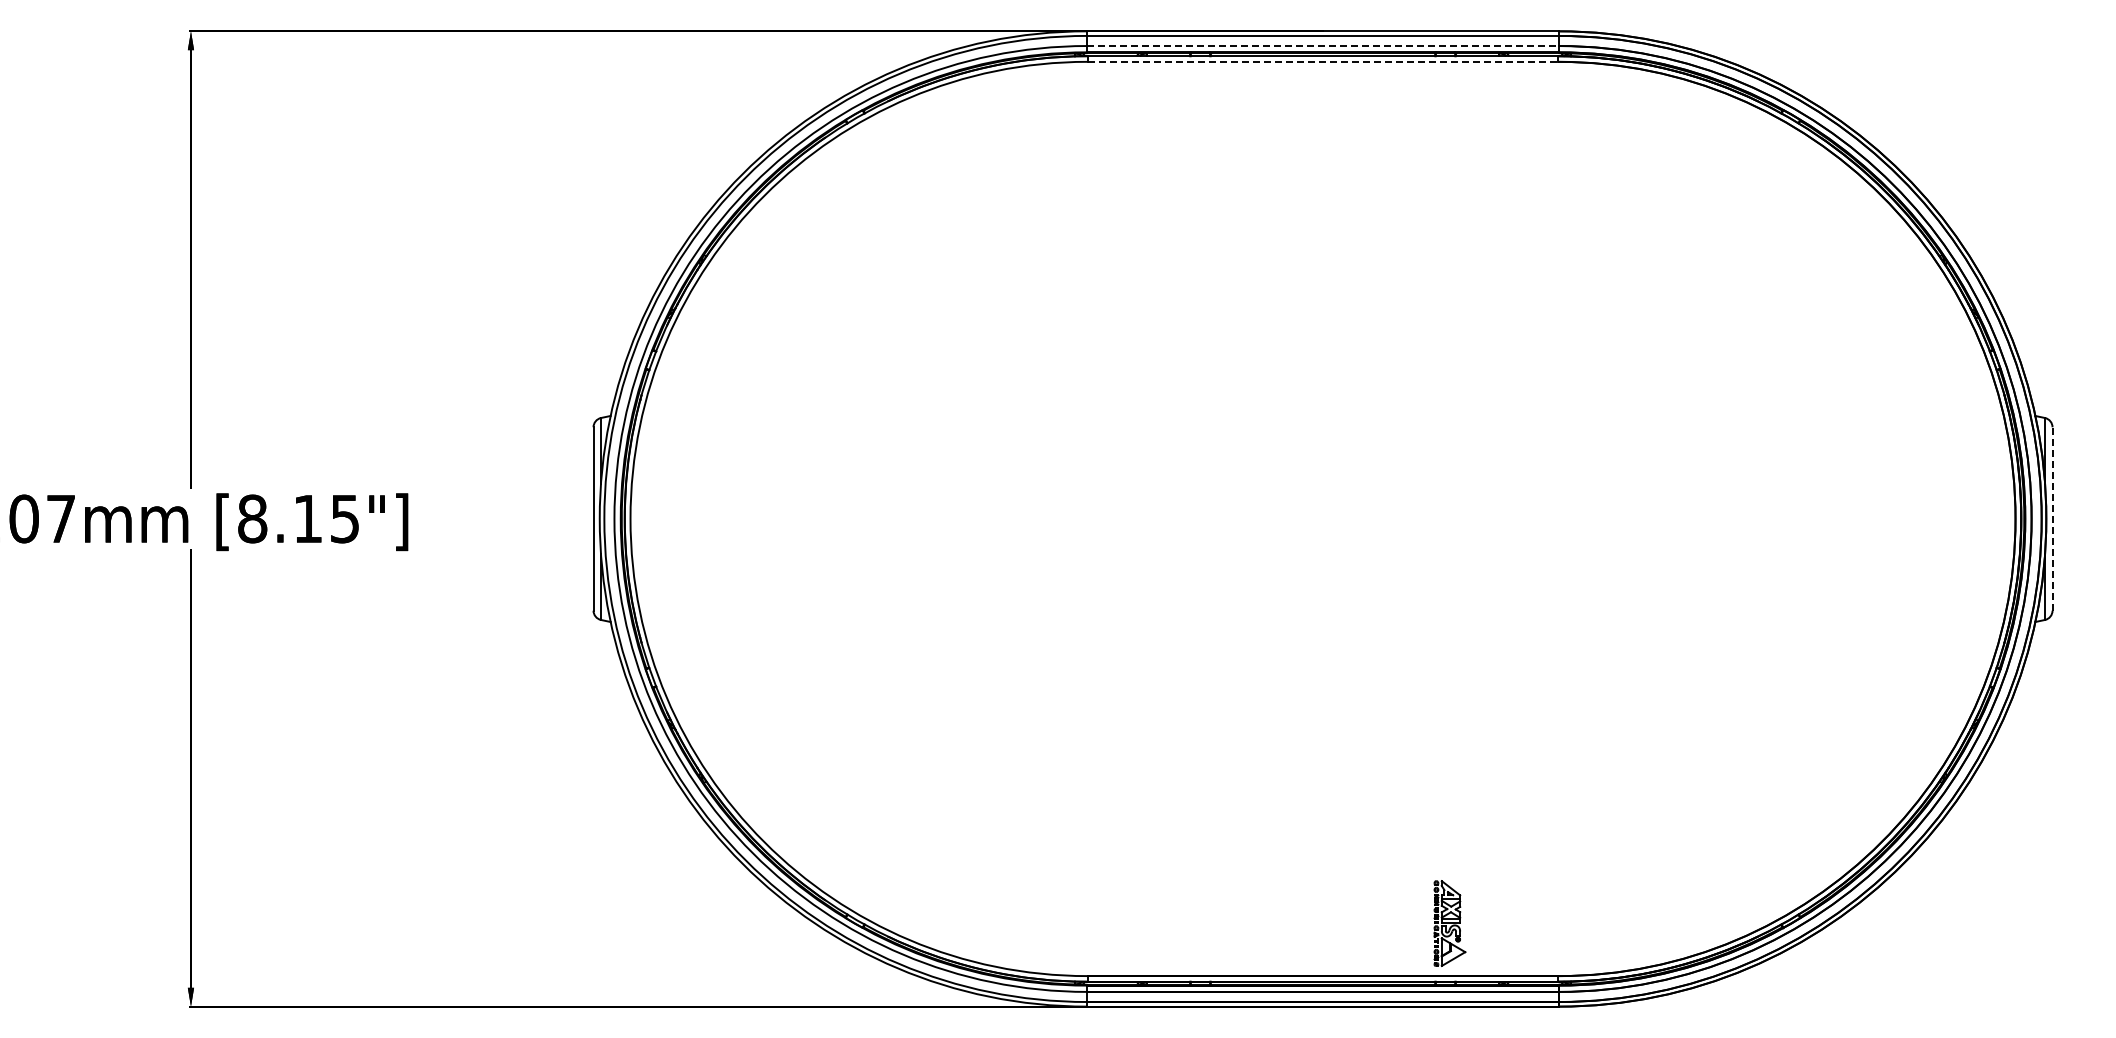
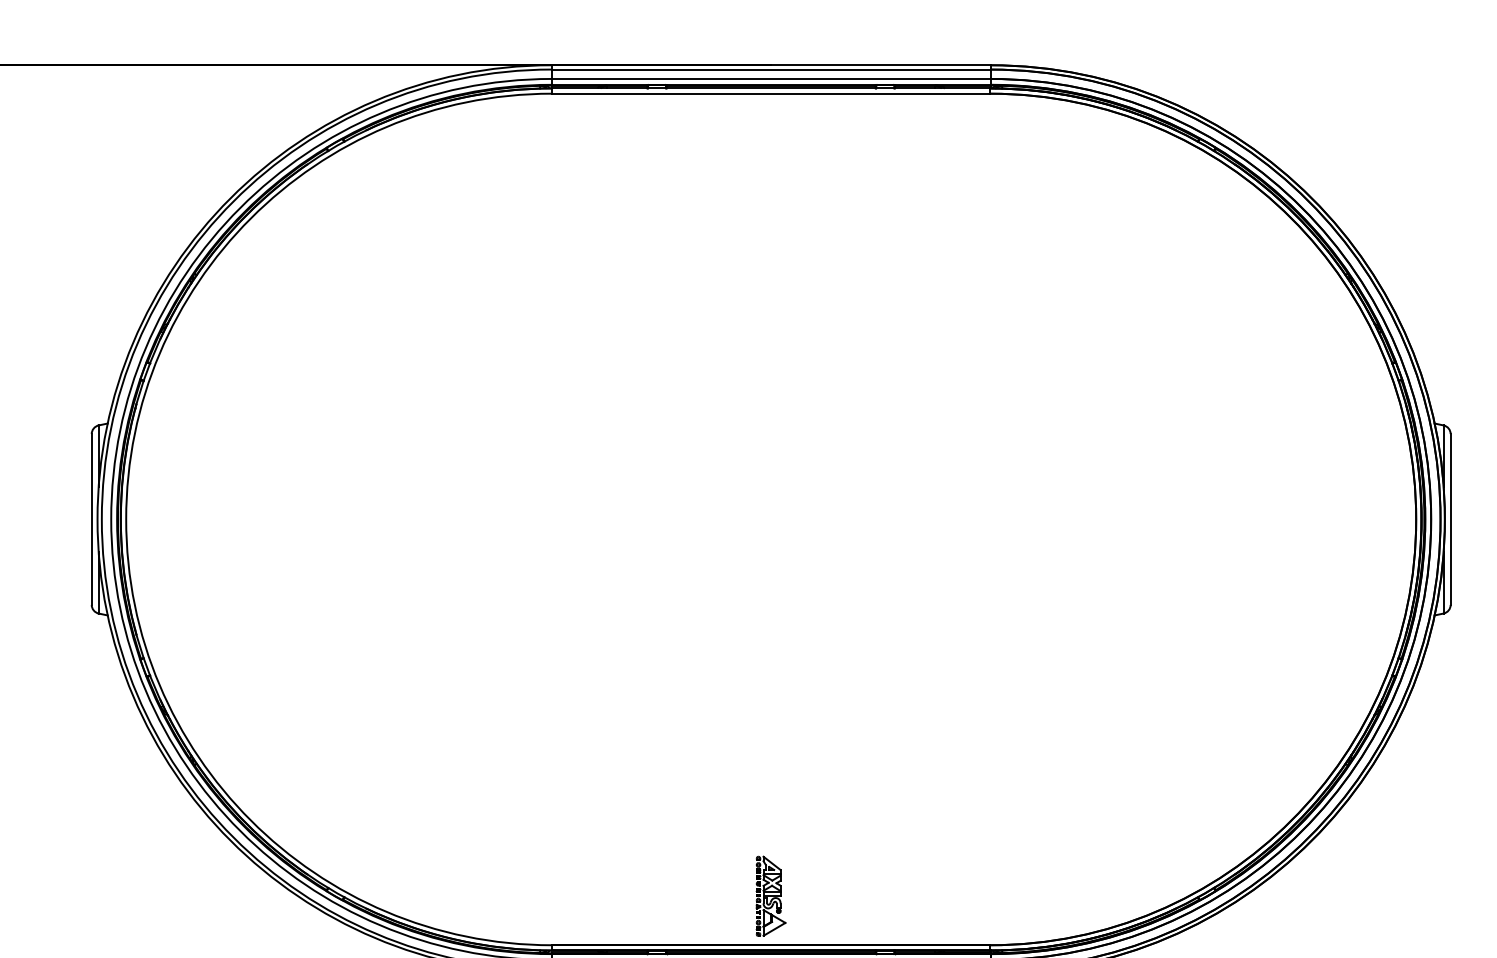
line: (1323, 46) -> (771, 79), dashed -> solid
line: (1323, 61) -> (771, 93), dashed -> solid
line: (2052, 519) -> (1450, 519), dashed -> solid
part: (1449, 923) -> (770, 896), moved

